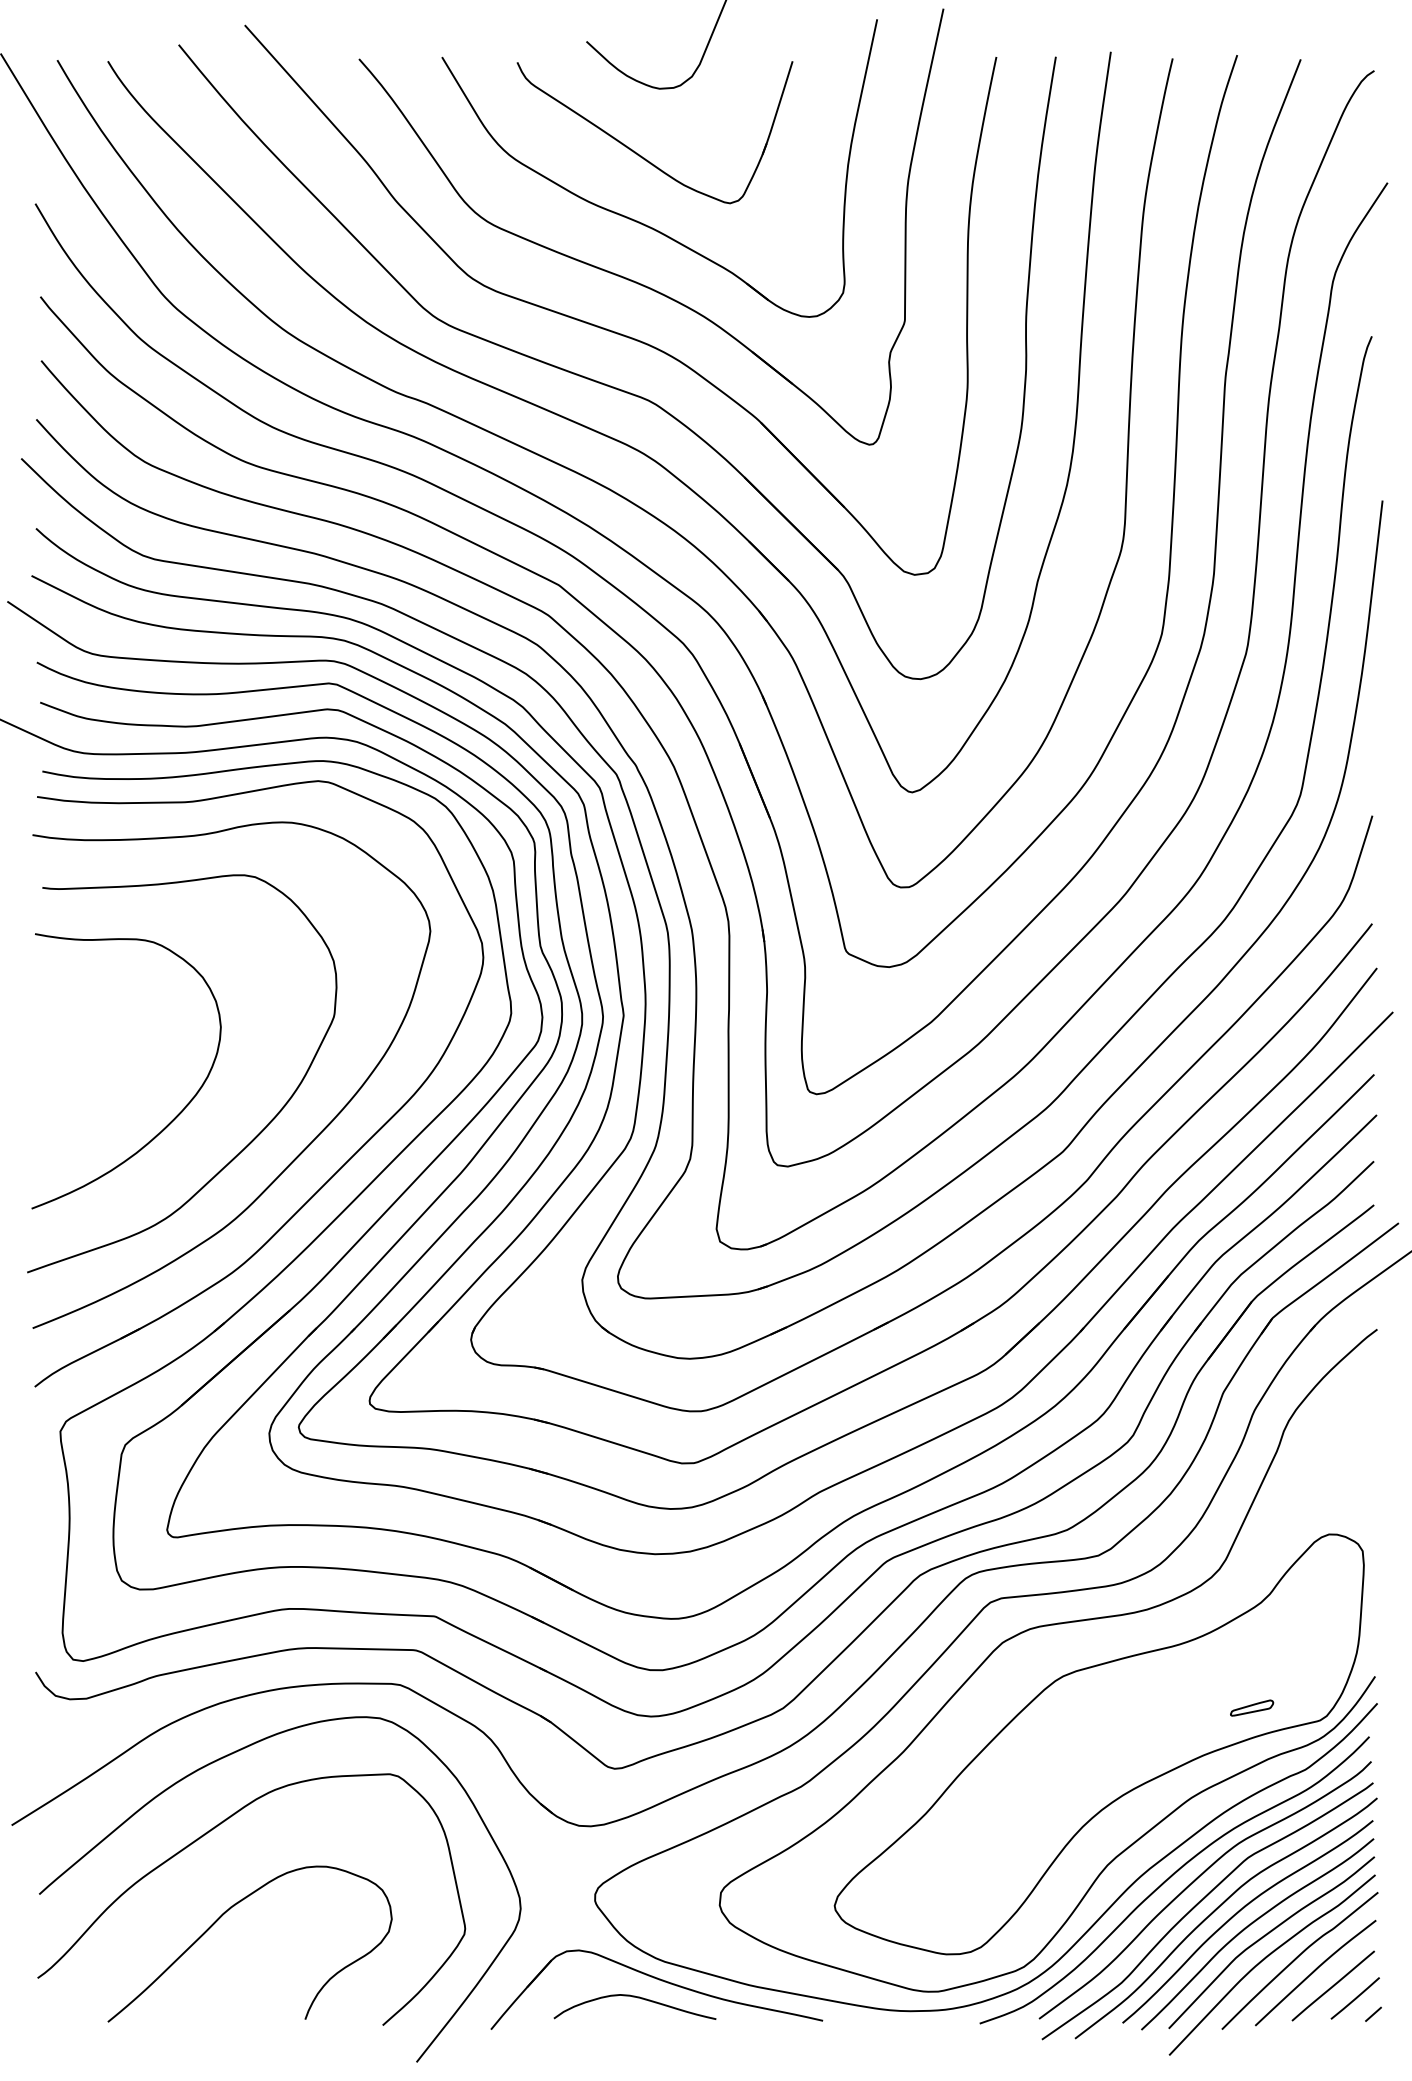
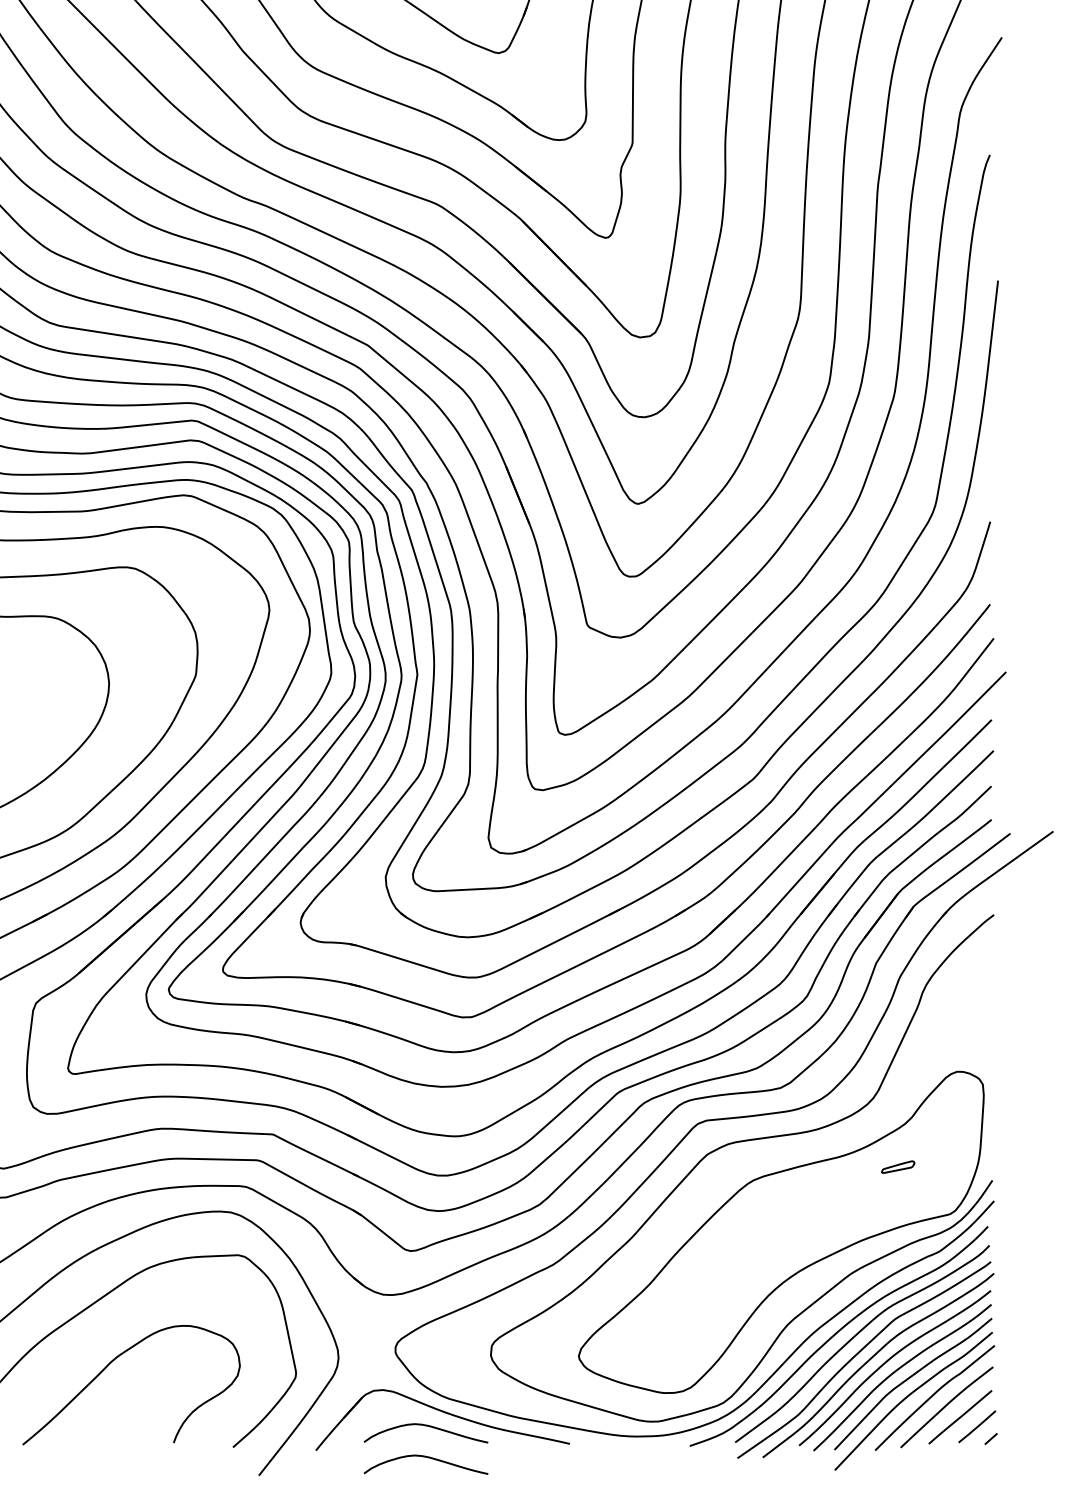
part: (1252, 1707) -> (898, 1166), moved
curve: (637, 2039) -> (427, 1458), added

